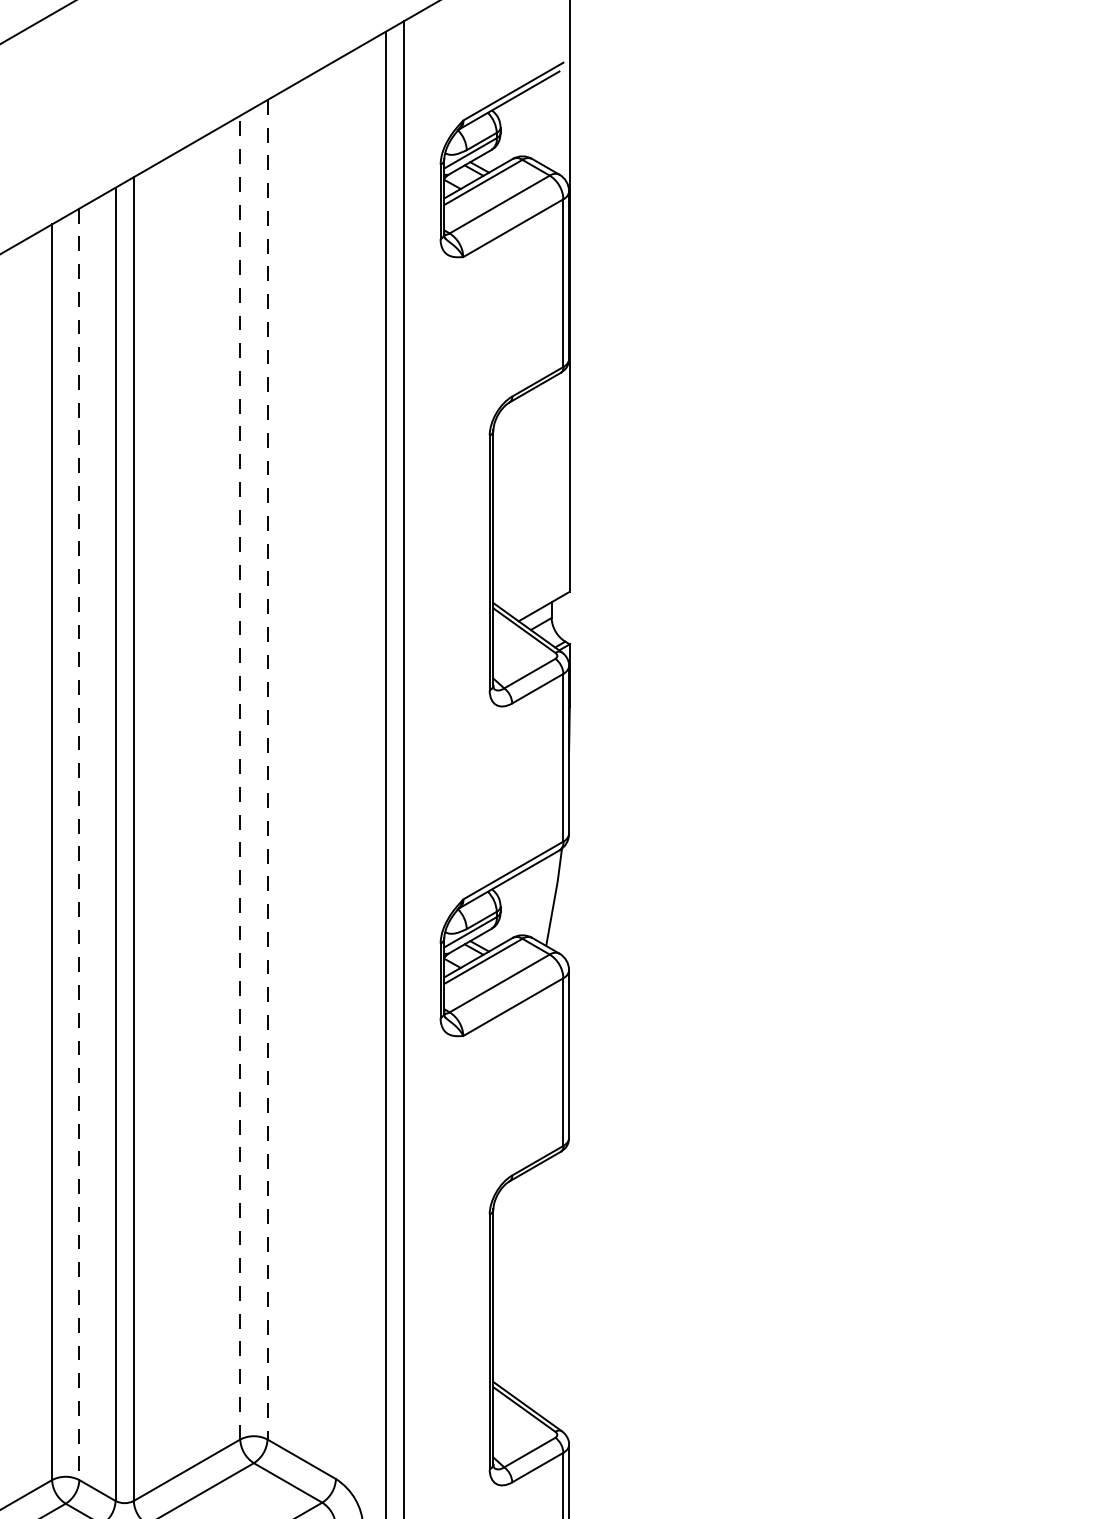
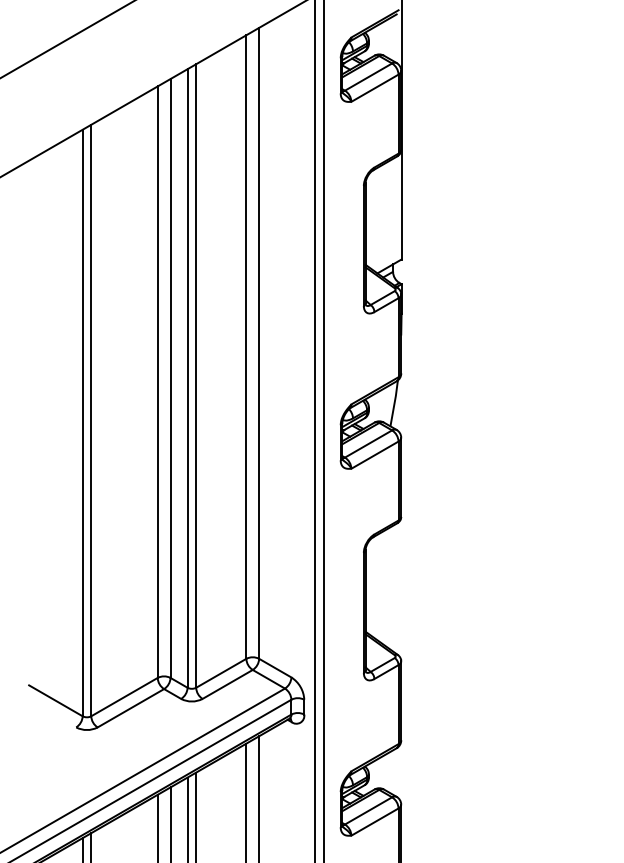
line: (268, 770) -> (259, 343), dashed -> solid
line: (240, 778) -> (246, 347), dashed -> solid
line: (79, 844) -> (170, 378), dashed -> solid

